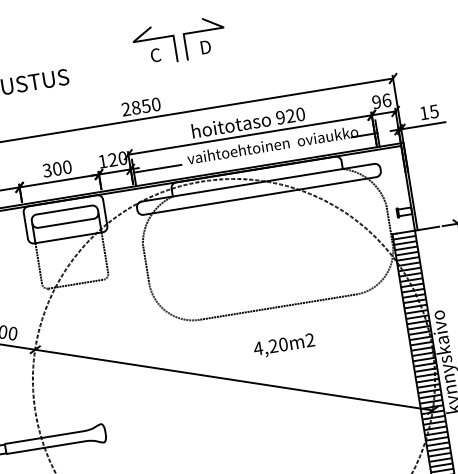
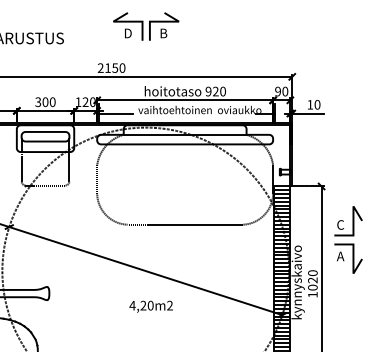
text: (206, 47) -> (164, 33), D -> B
text: (155, 55) -> (127, 33), C -> D
text: (386, 100) -> (285, 91), 96 -> 90
text: (135, 107) -> (107, 67), 2850 -> 2150
text: (434, 111) -> (317, 104), 15 -> 10
text: (283, 345) -> (150, 306), moved

